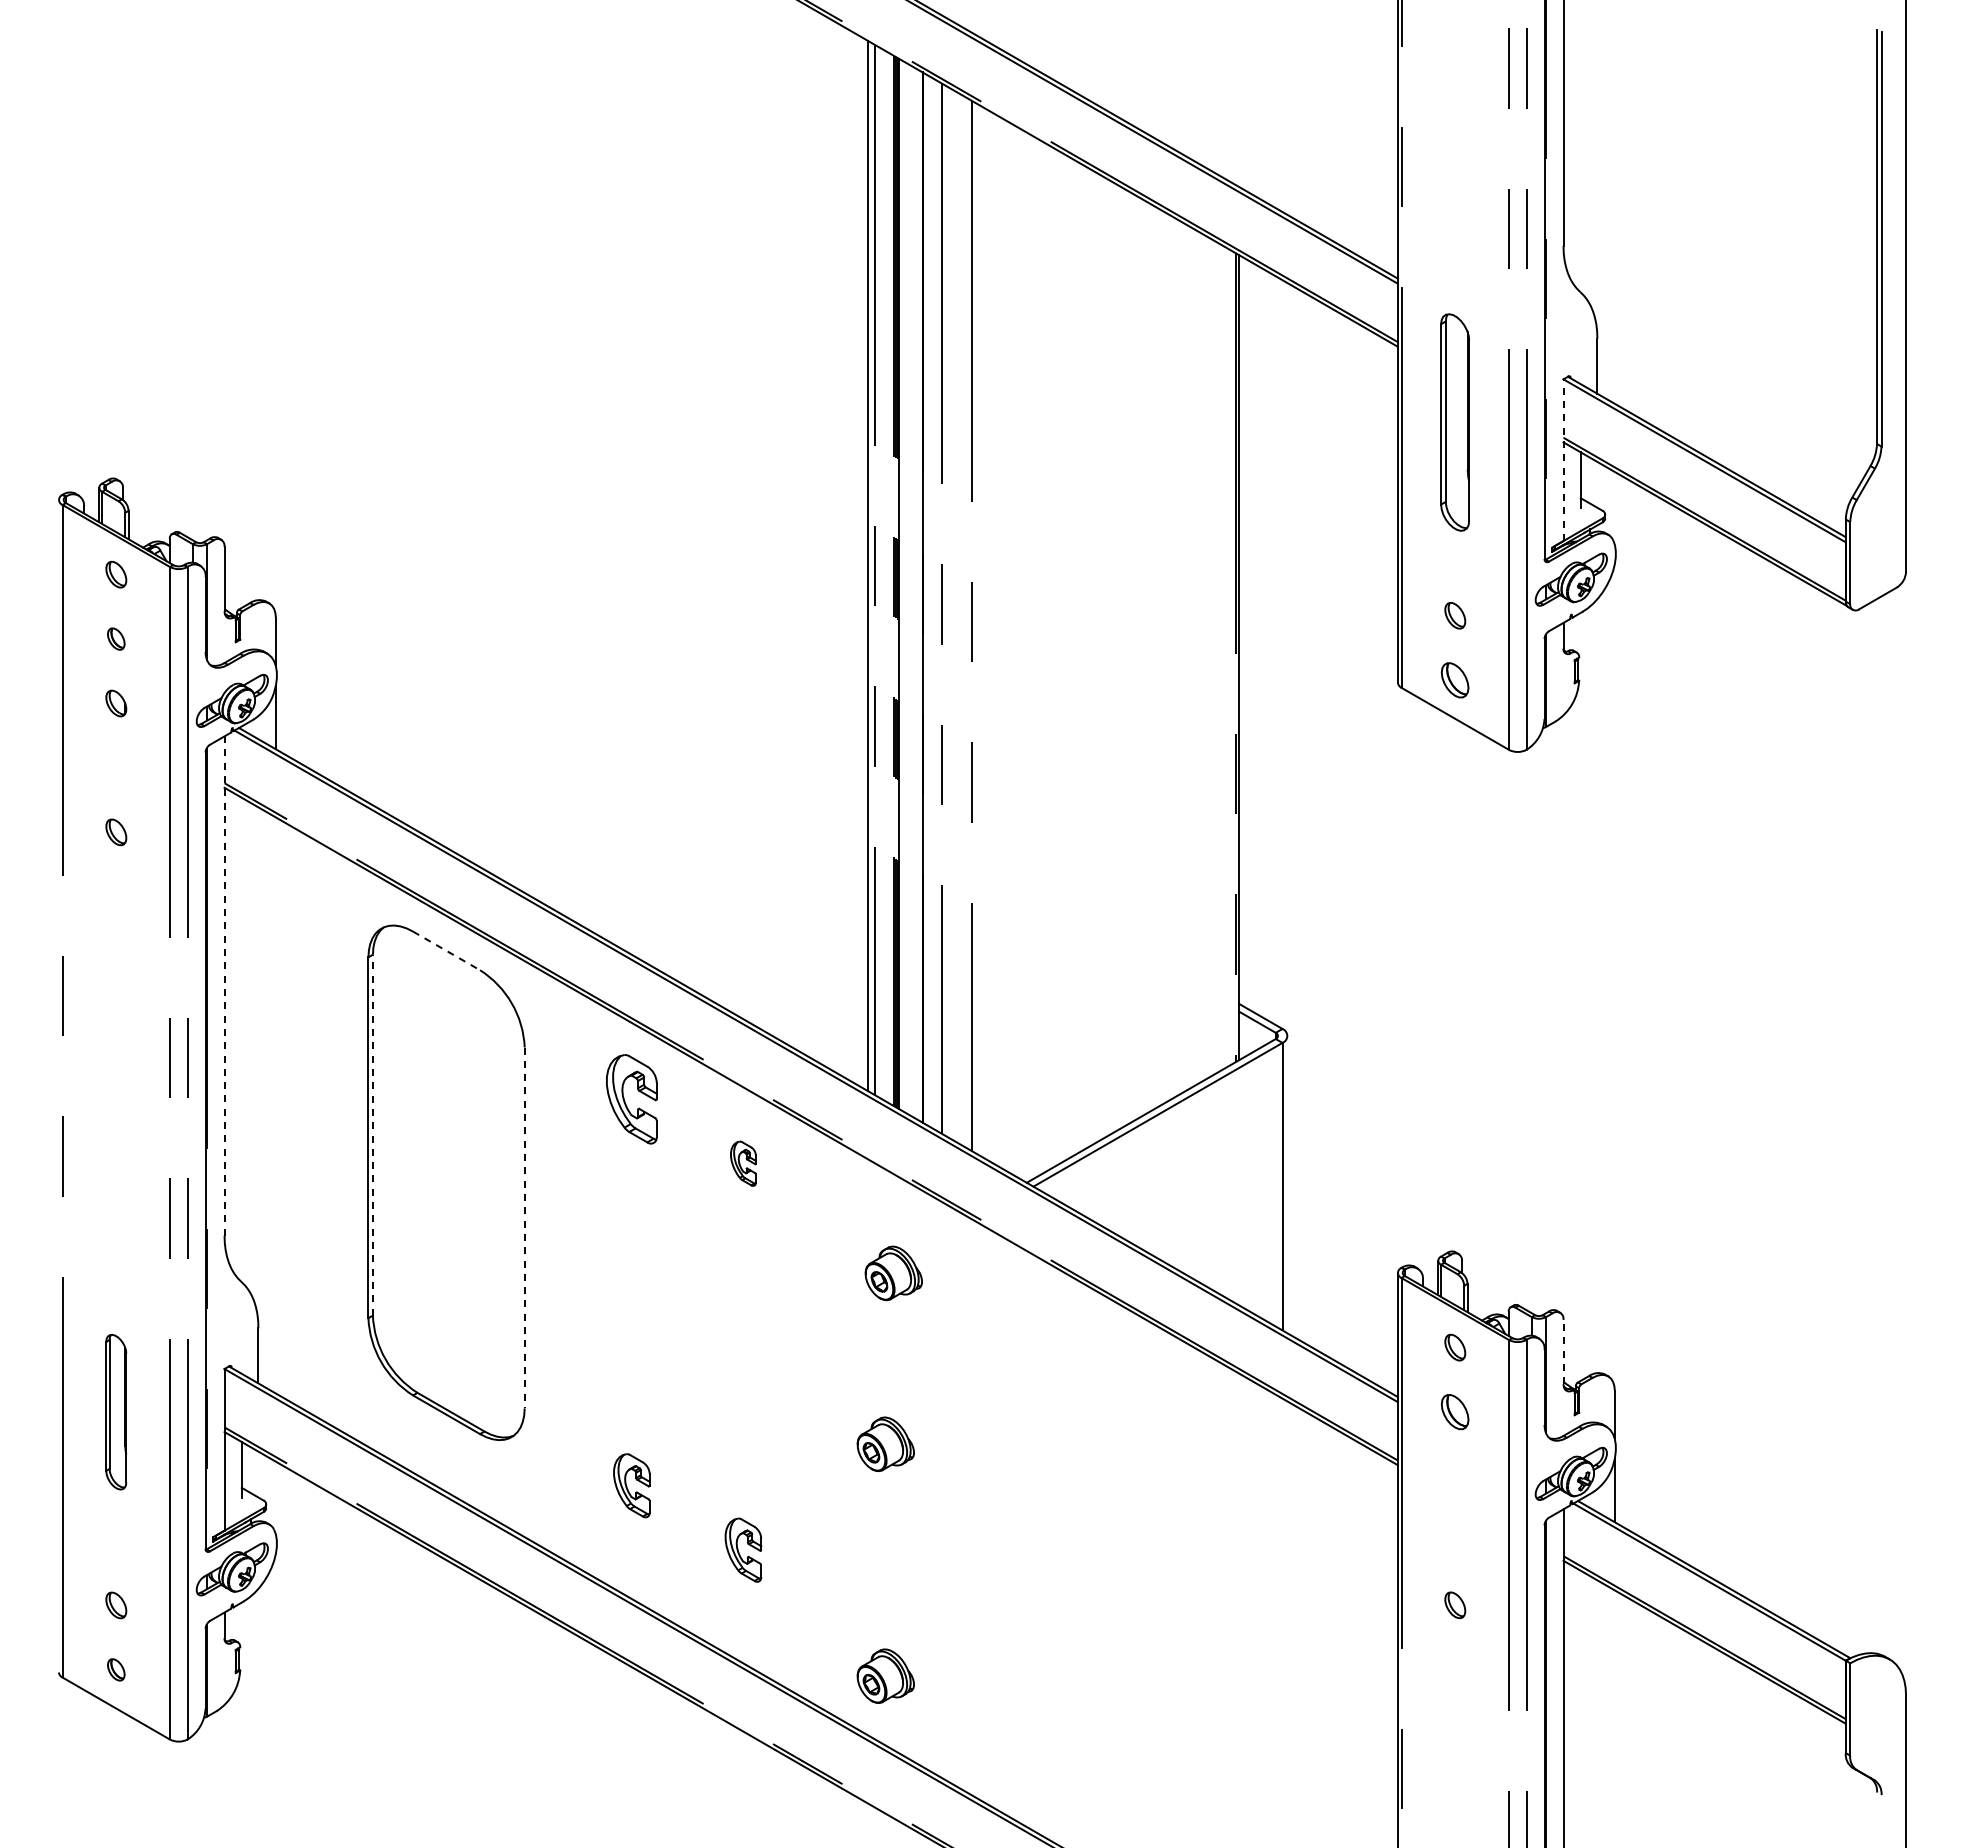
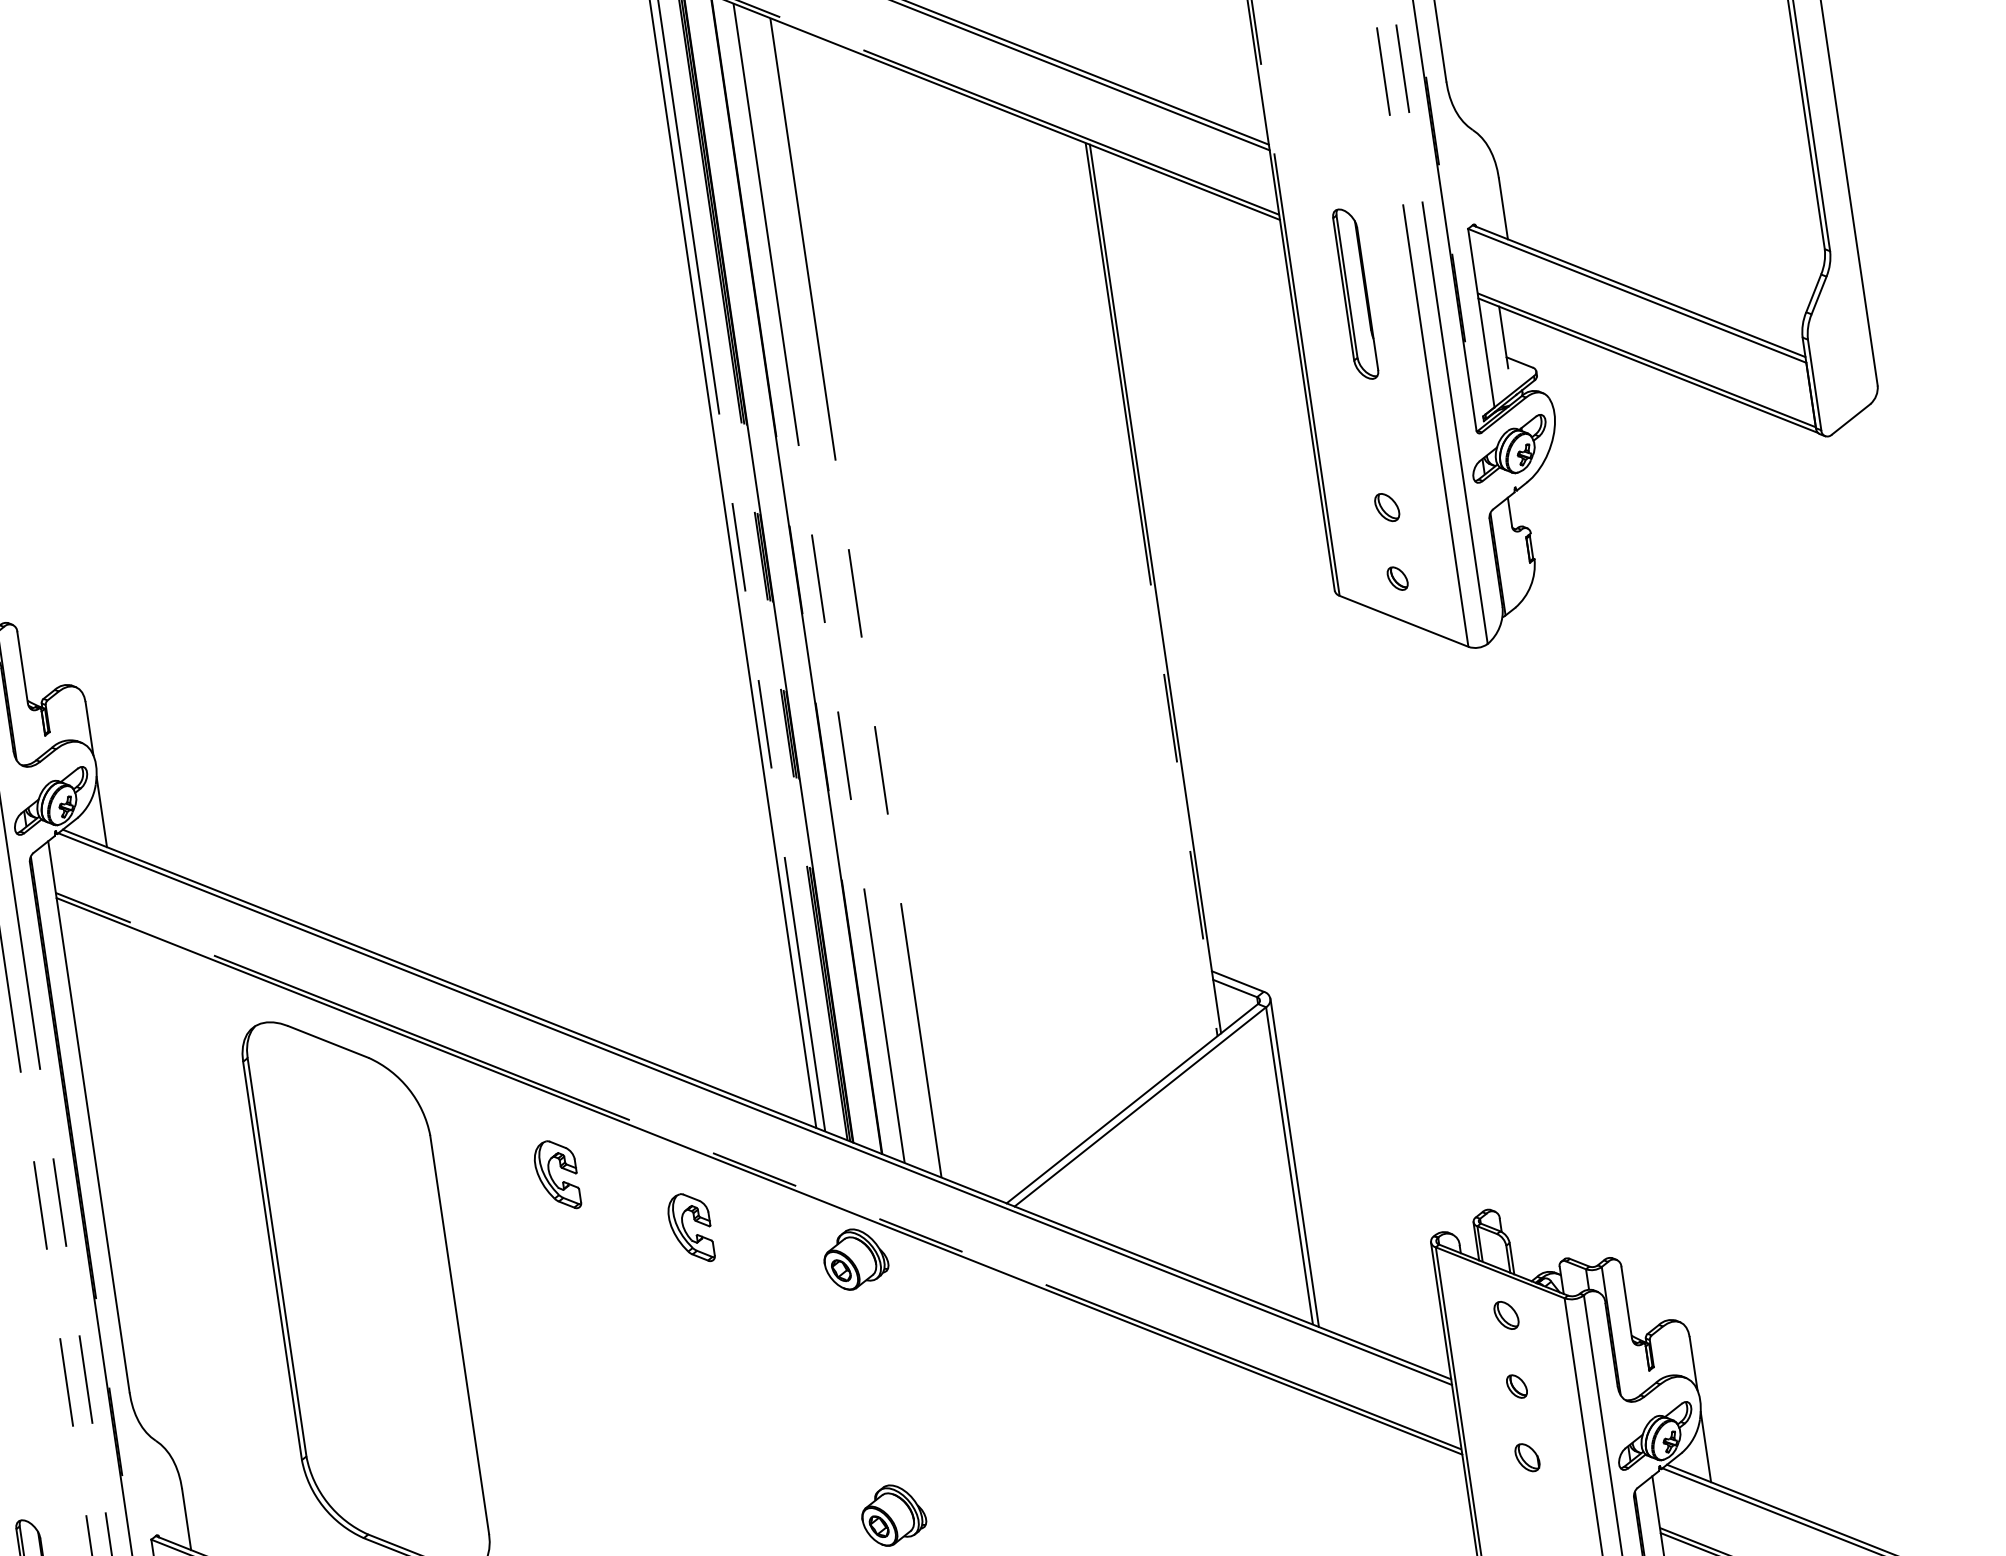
part: (1455, 422) -> (1355, 294), size x0.71
line: (1563, 460) -> (1481, 318), dashed -> solid
part: (1455, 679) -> (1397, 577), size x0.62
line: (446, 950) -> (328, 1041), dashed -> solid
line: (224, 985) -> (88, 1116), dashed -> solid
part: (631, 1098) -> (556, 1174), size x0.71
line: (372, 1134) -> (276, 1256), dashed -> solid
part: (743, 1163) -> (690, 1228), size x1.43
line: (1287, 1184) -> (1294, 1162), added
line: (524, 1228) -> (459, 1335), dashed -> solid
part: (893, 1273) -> (855, 1259), moved
line: (1563, 1351) -> (1626, 1302), dashed -> solid
part: (1455, 1411) -> (1517, 1385), size x0.62
part: (1455, 1476) -> (1527, 1457), added

